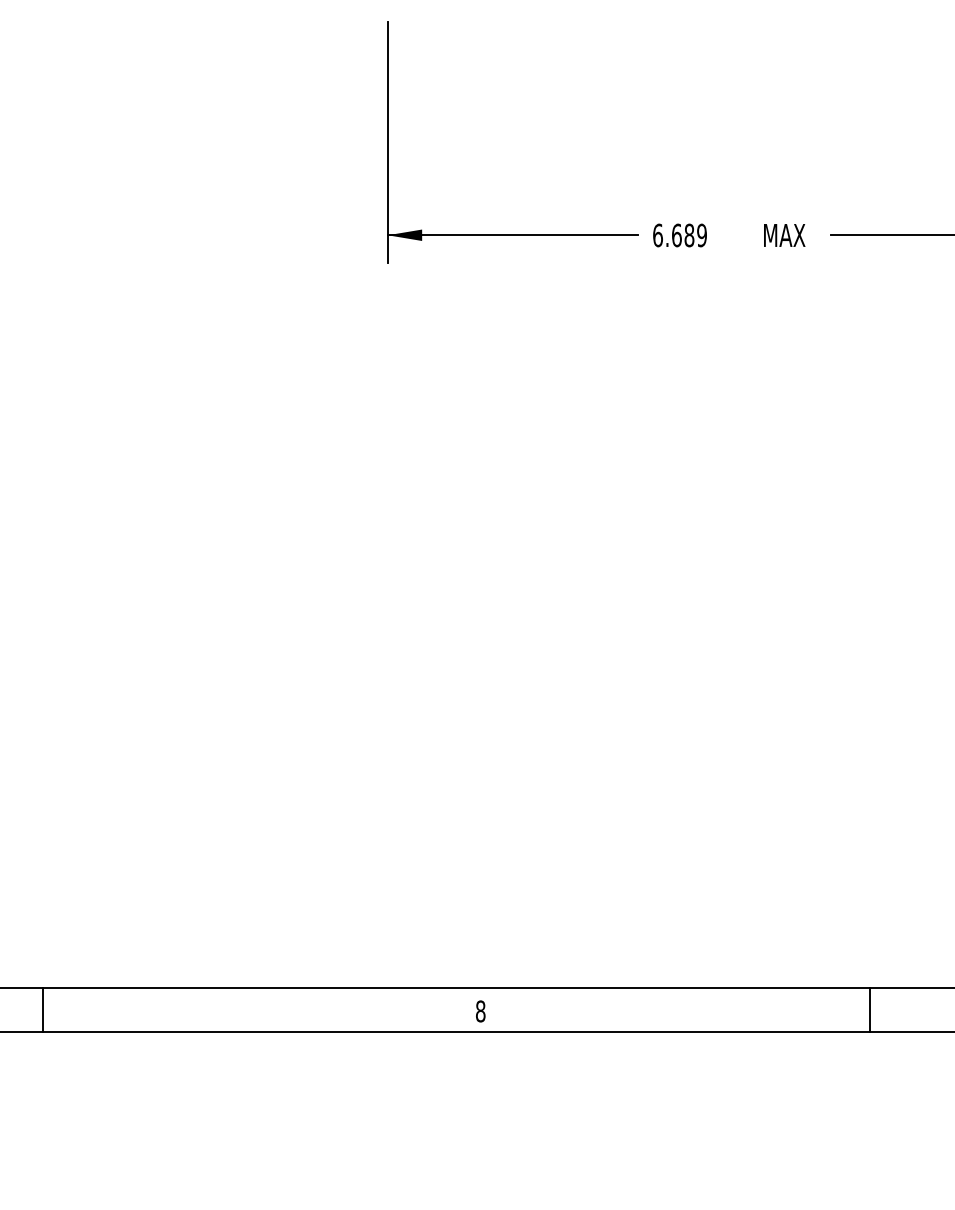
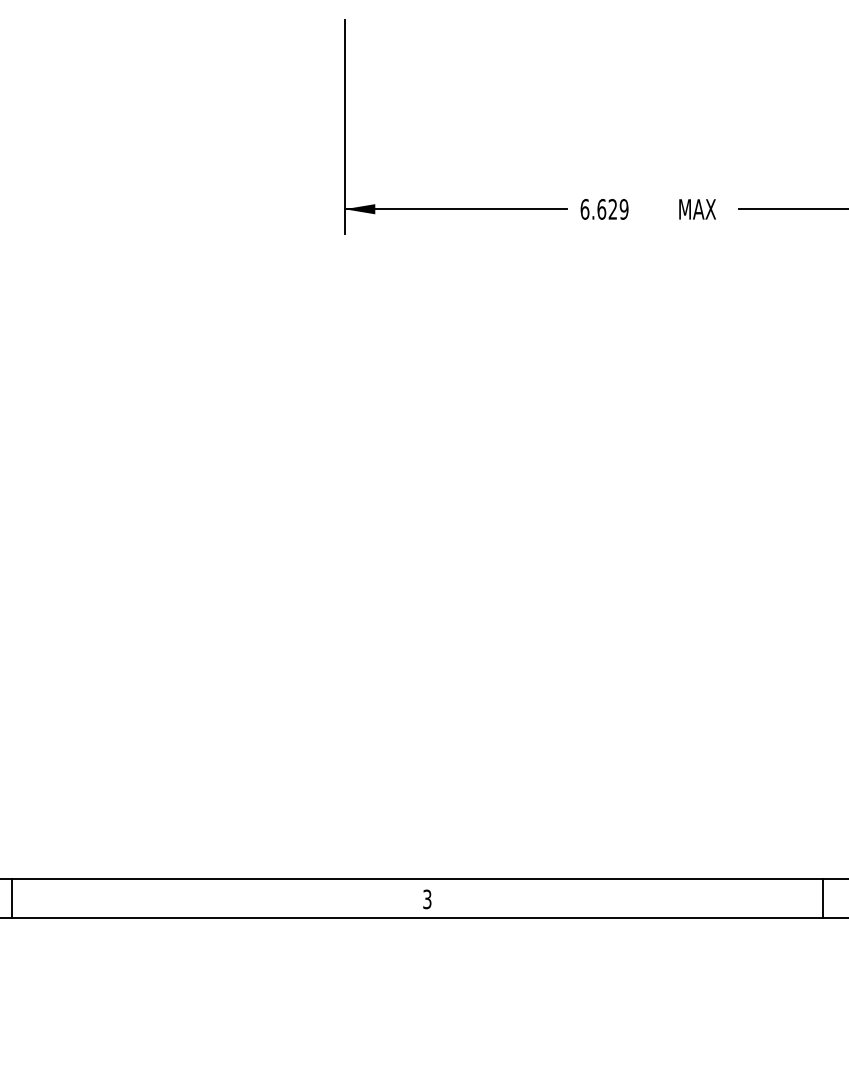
text: (689, 235) -> (613, 209), 6.689 -> 6.629
line: (42, 1010) -> (11, 898), moved
line: (869, 1010) -> (822, 898), moved
text: (480, 1011) -> (427, 899), 8 -> 3

